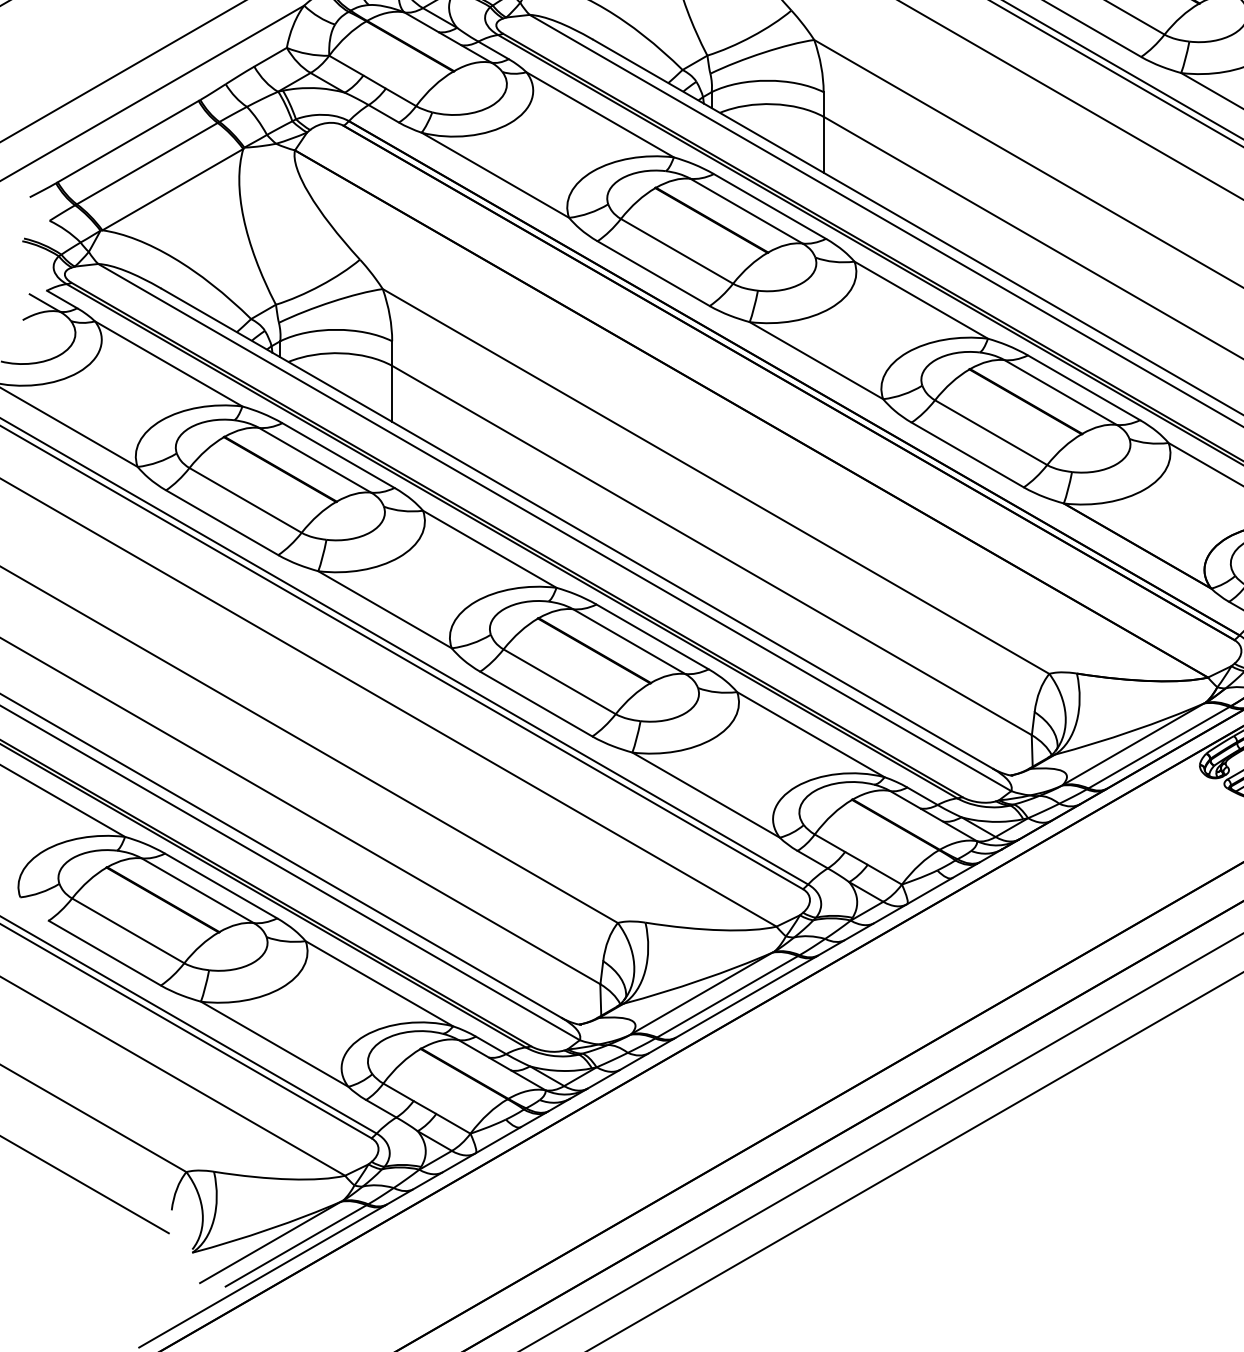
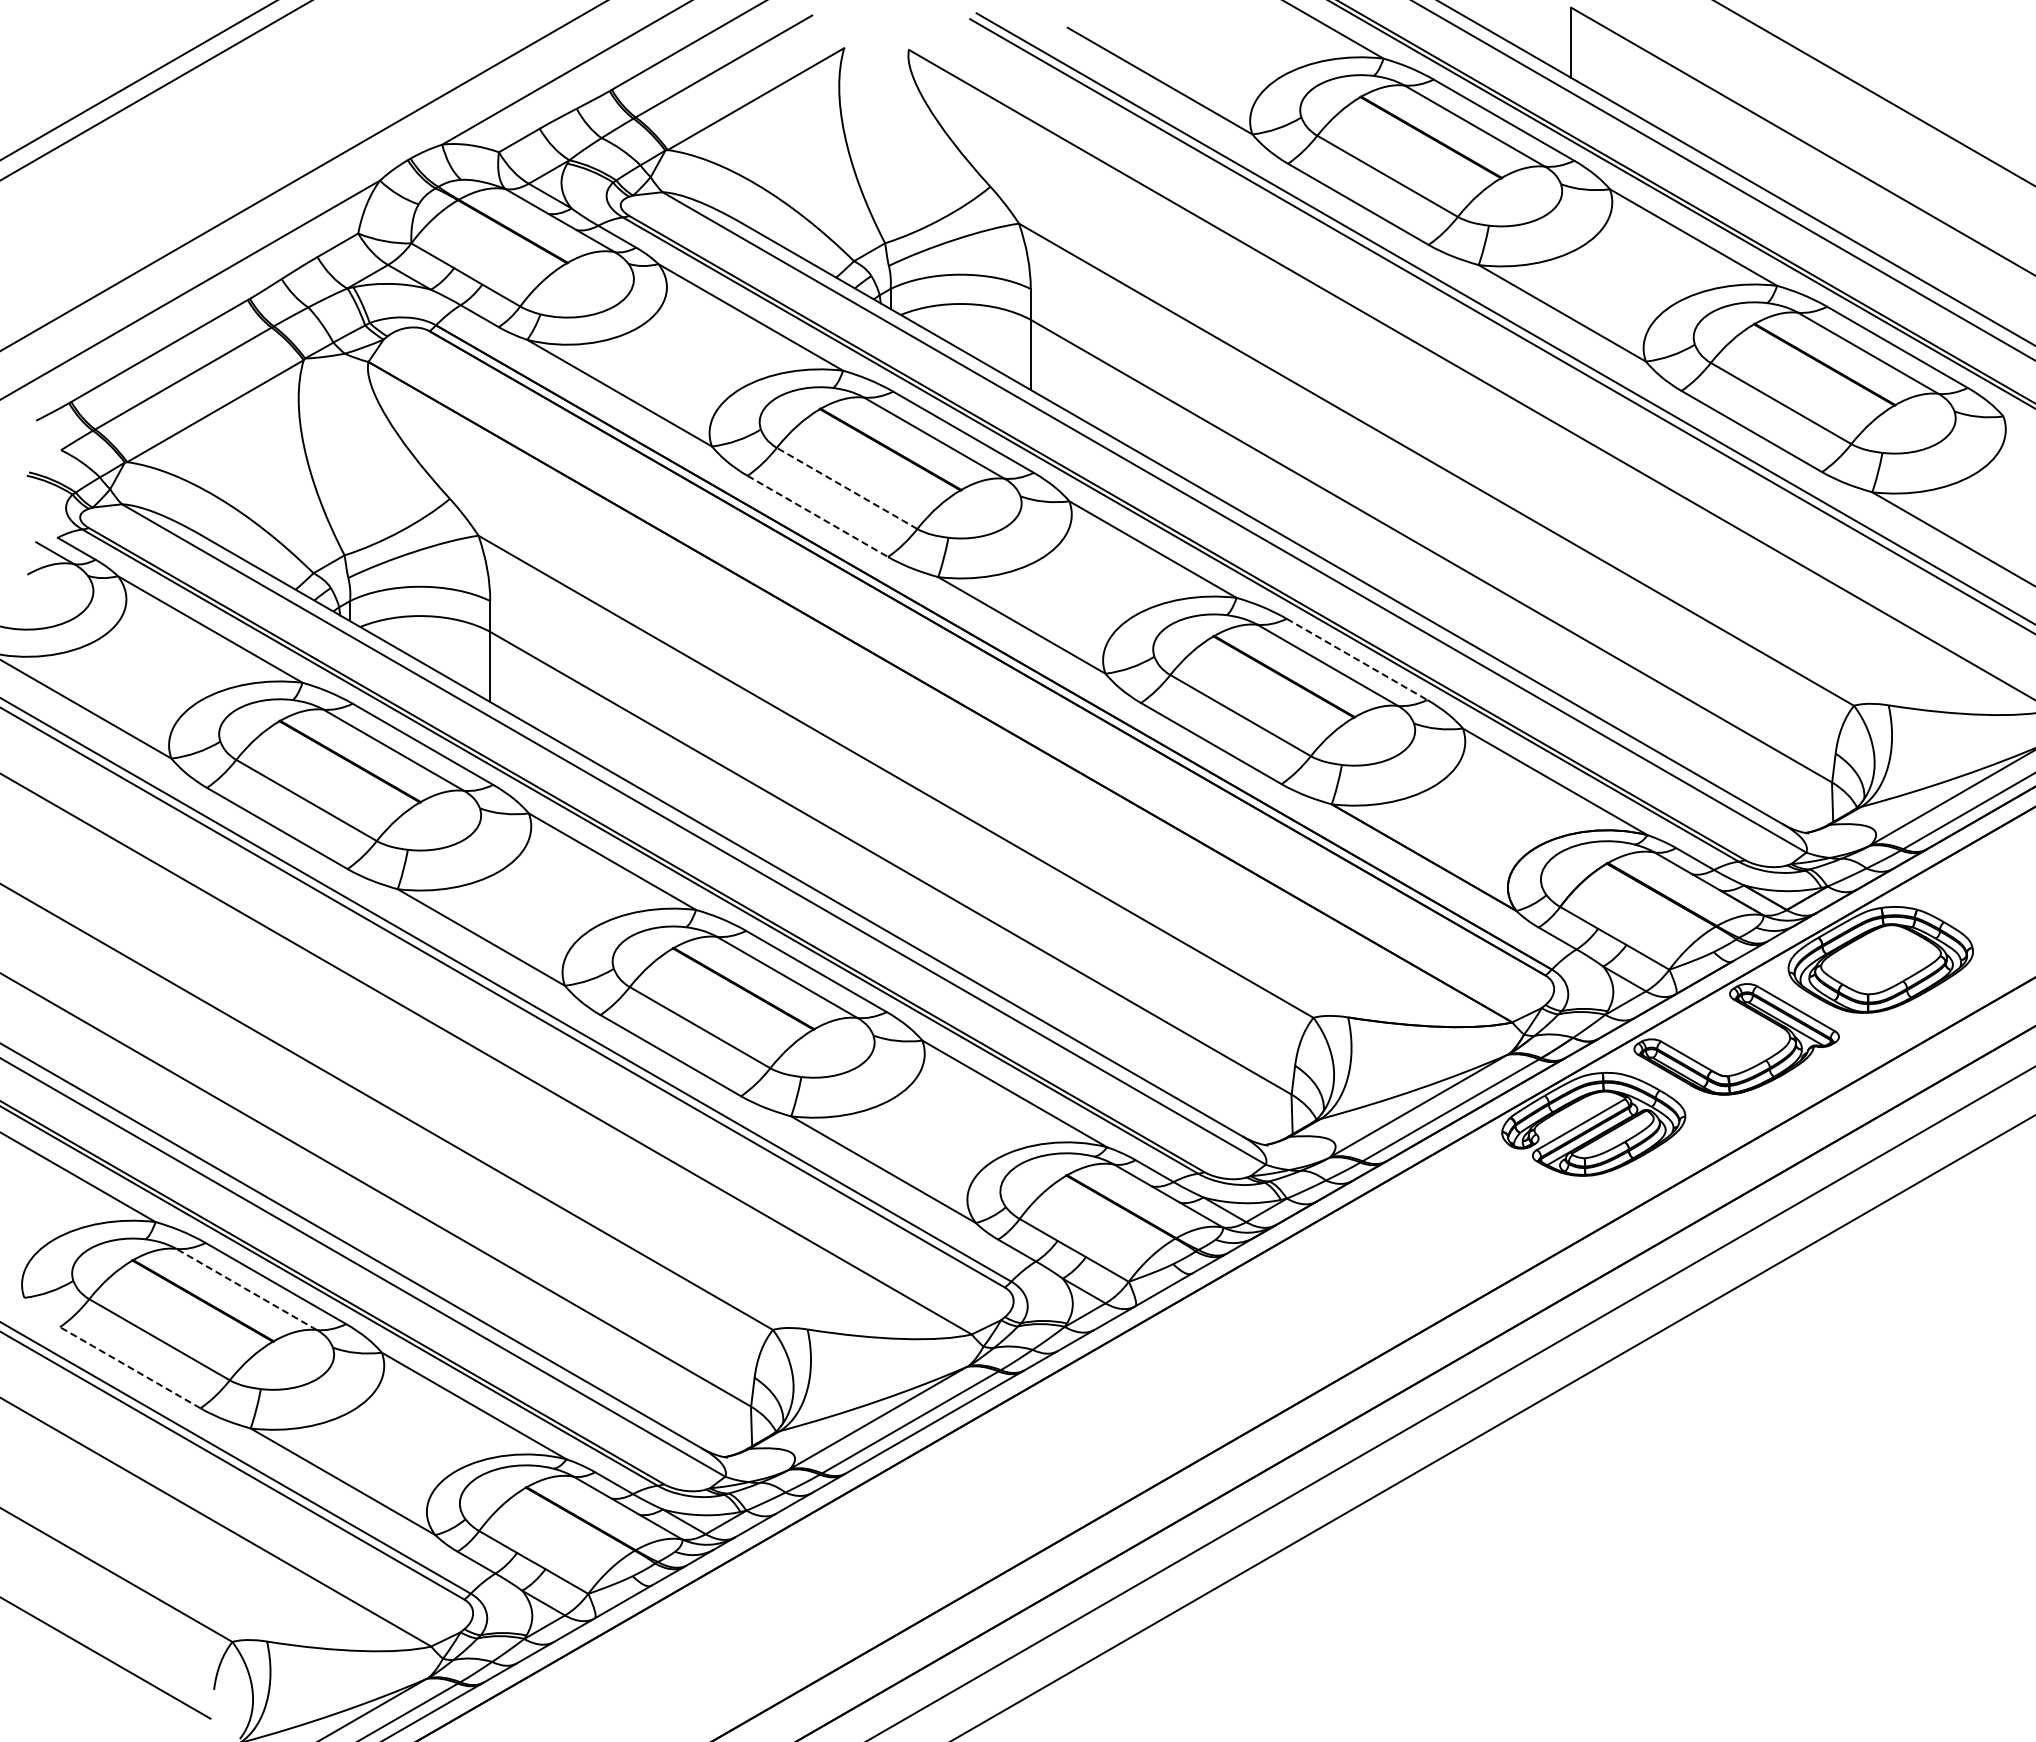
line: (676, 251) -> (846, 488), solid -> dashed
line: (654, 273) -> (818, 516), solid -> dashed
line: (1084, 387) -> (1357, 659), solid -> dashed
line: (197, 890) -> (246, 1289), solid -> dashed
line: (104, 953) -> (129, 1367), solid -> dashed

